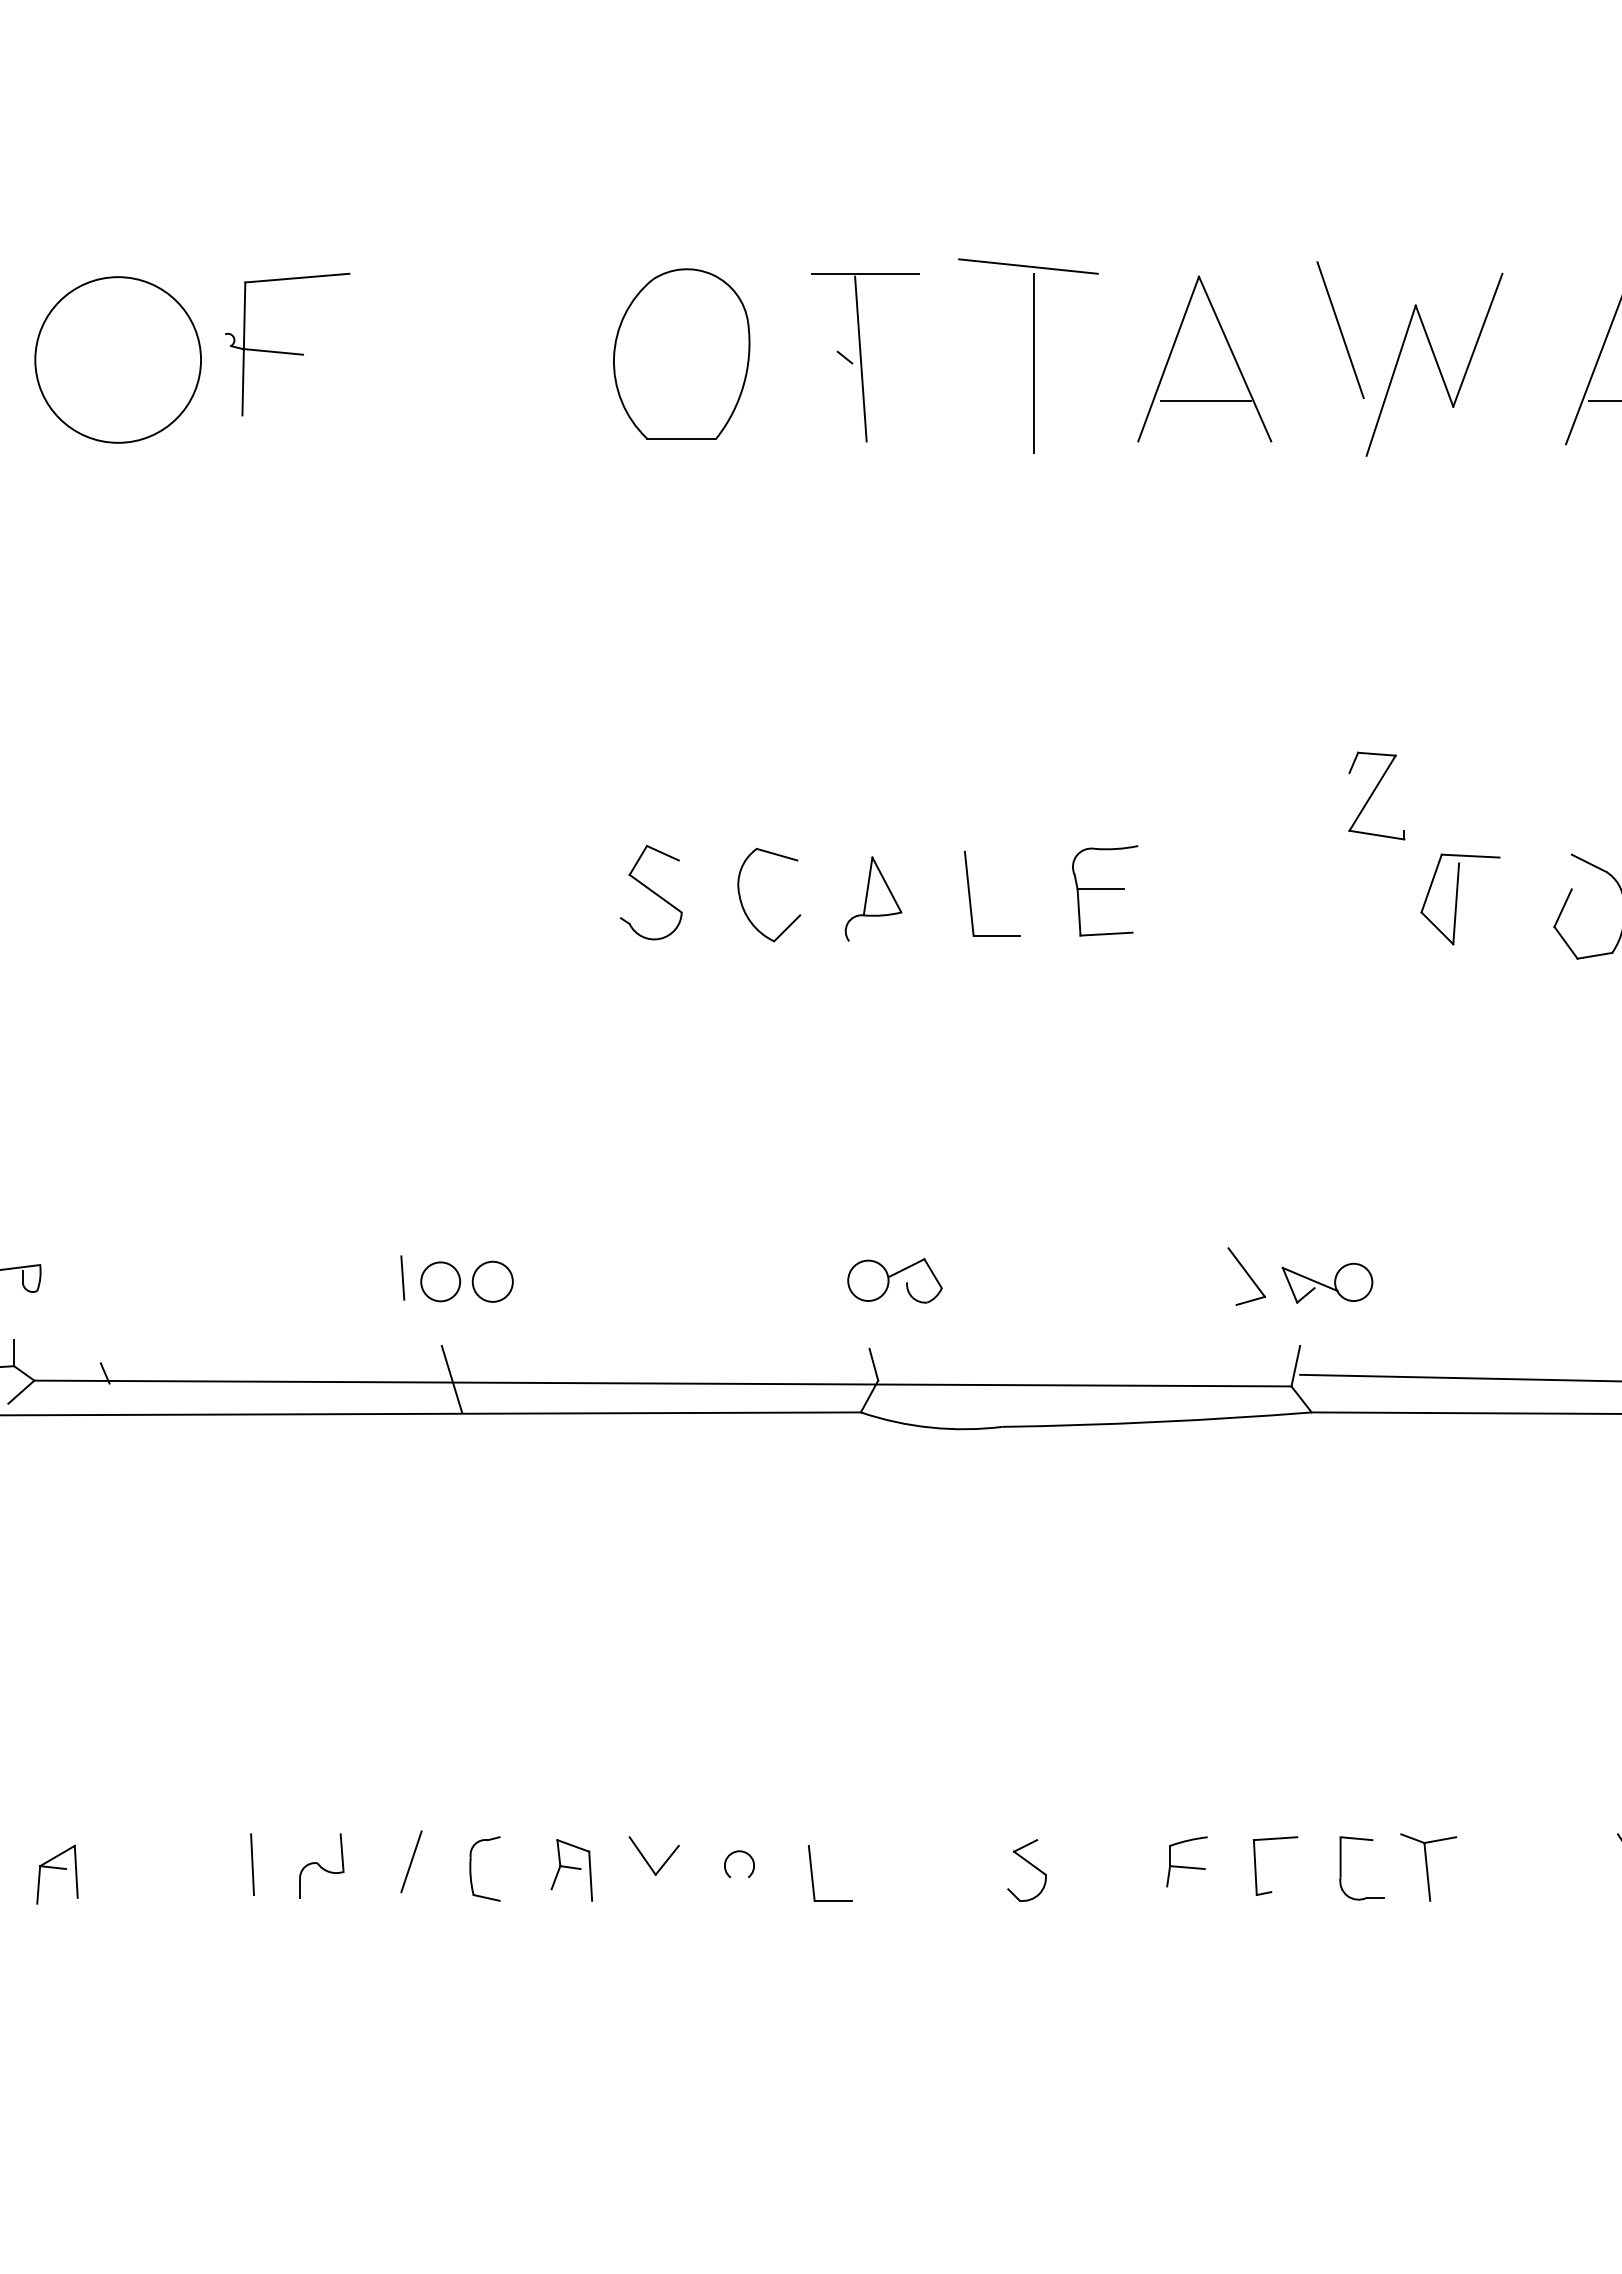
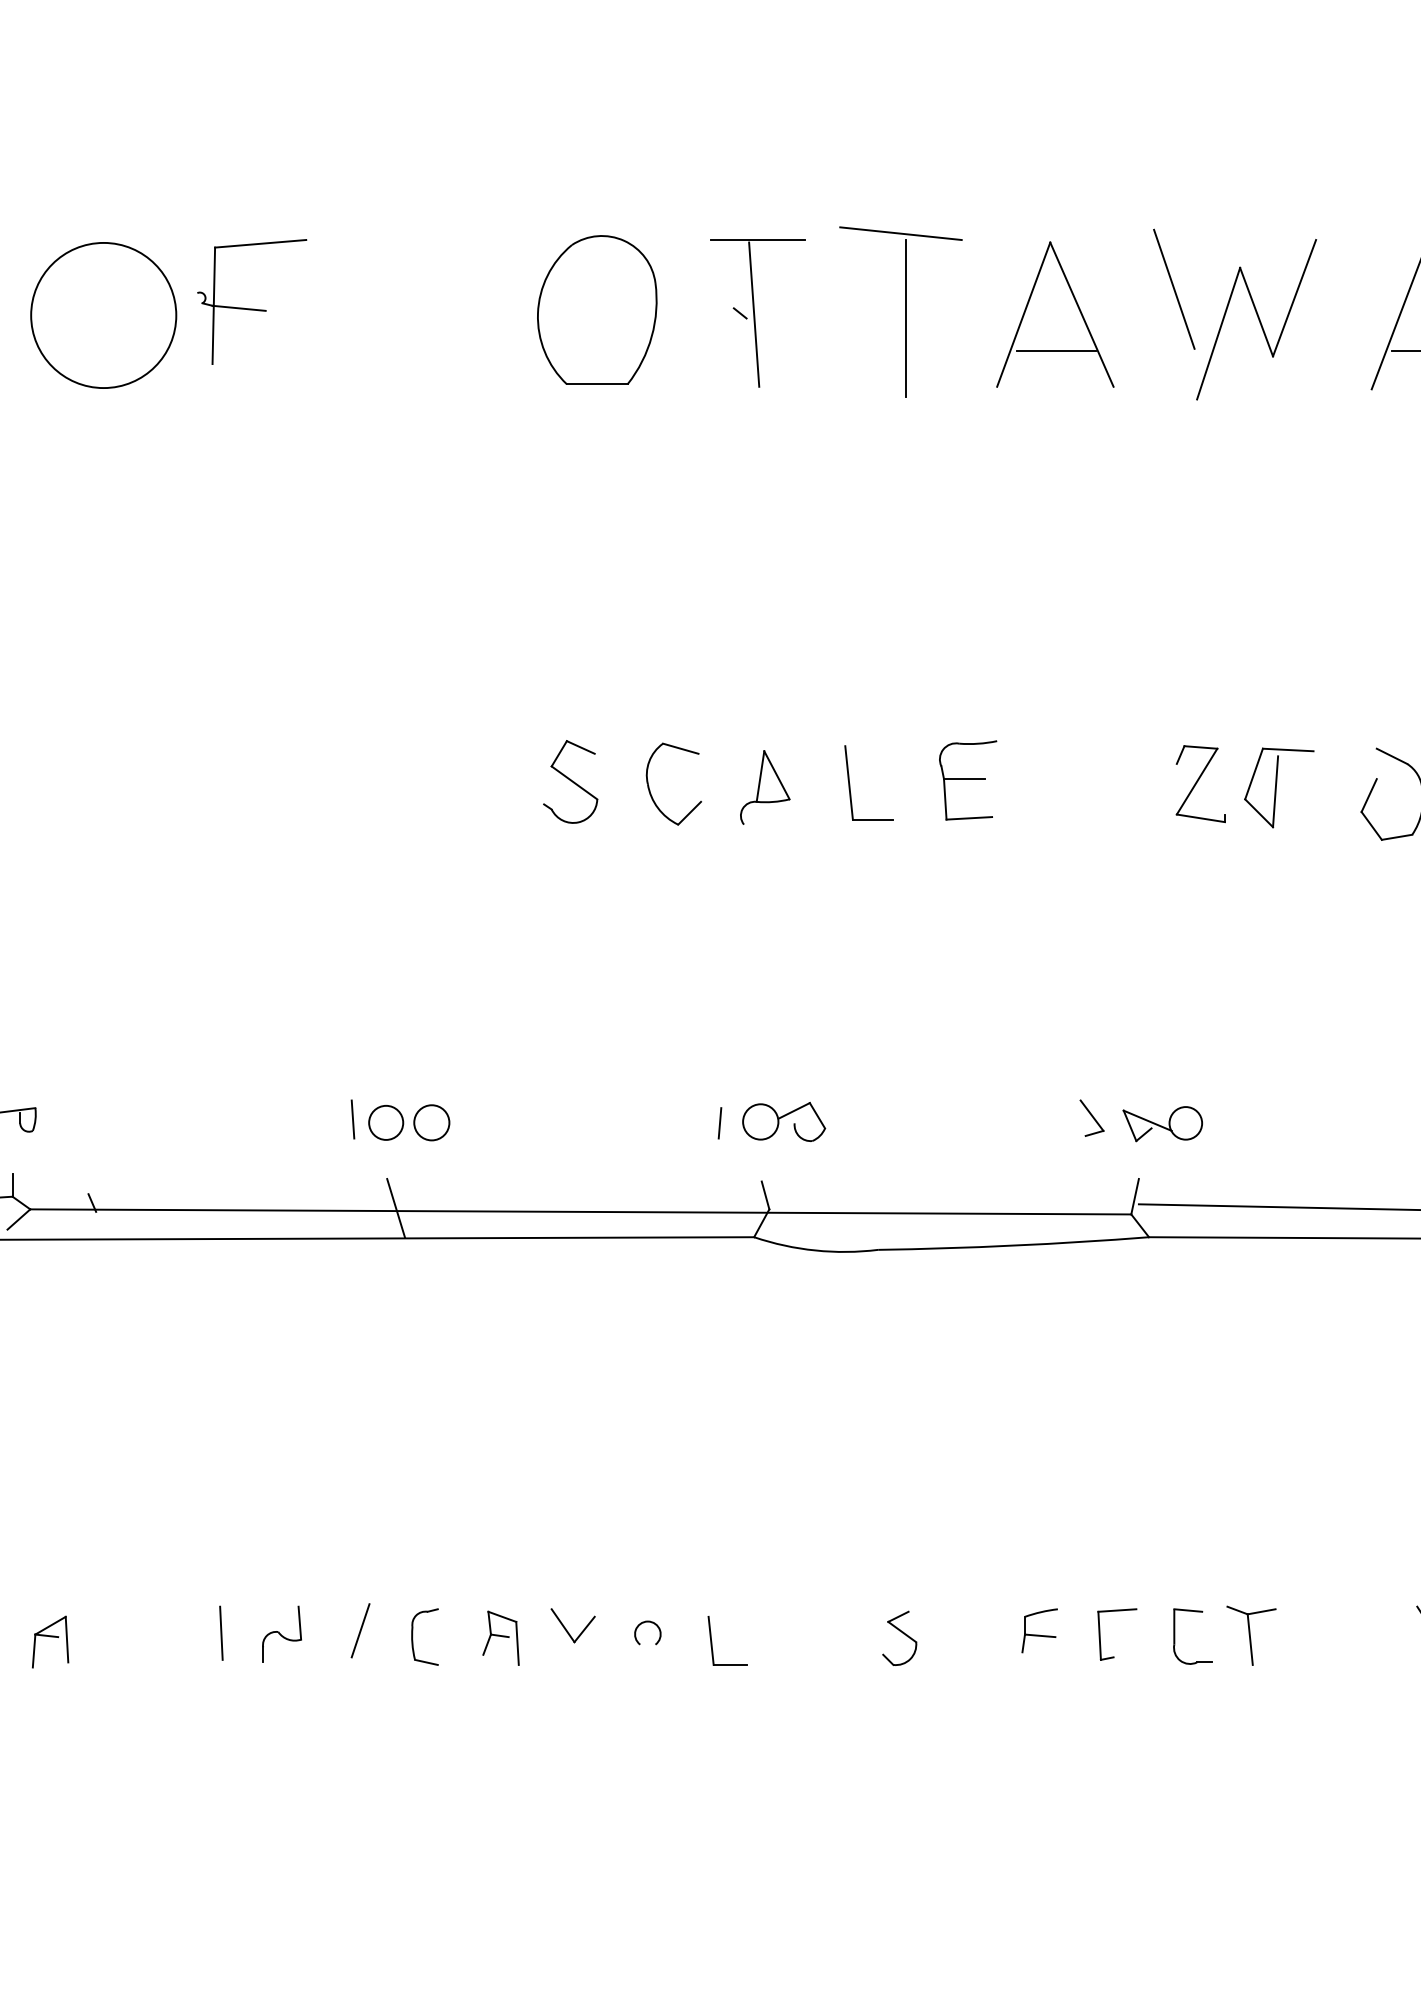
part: (1376, 795) -> (1200, 783), moved
part: (1246, 1276) -> (1091, 1118), size x0.71
line: (821, 1282) -> (719, 1123), added

